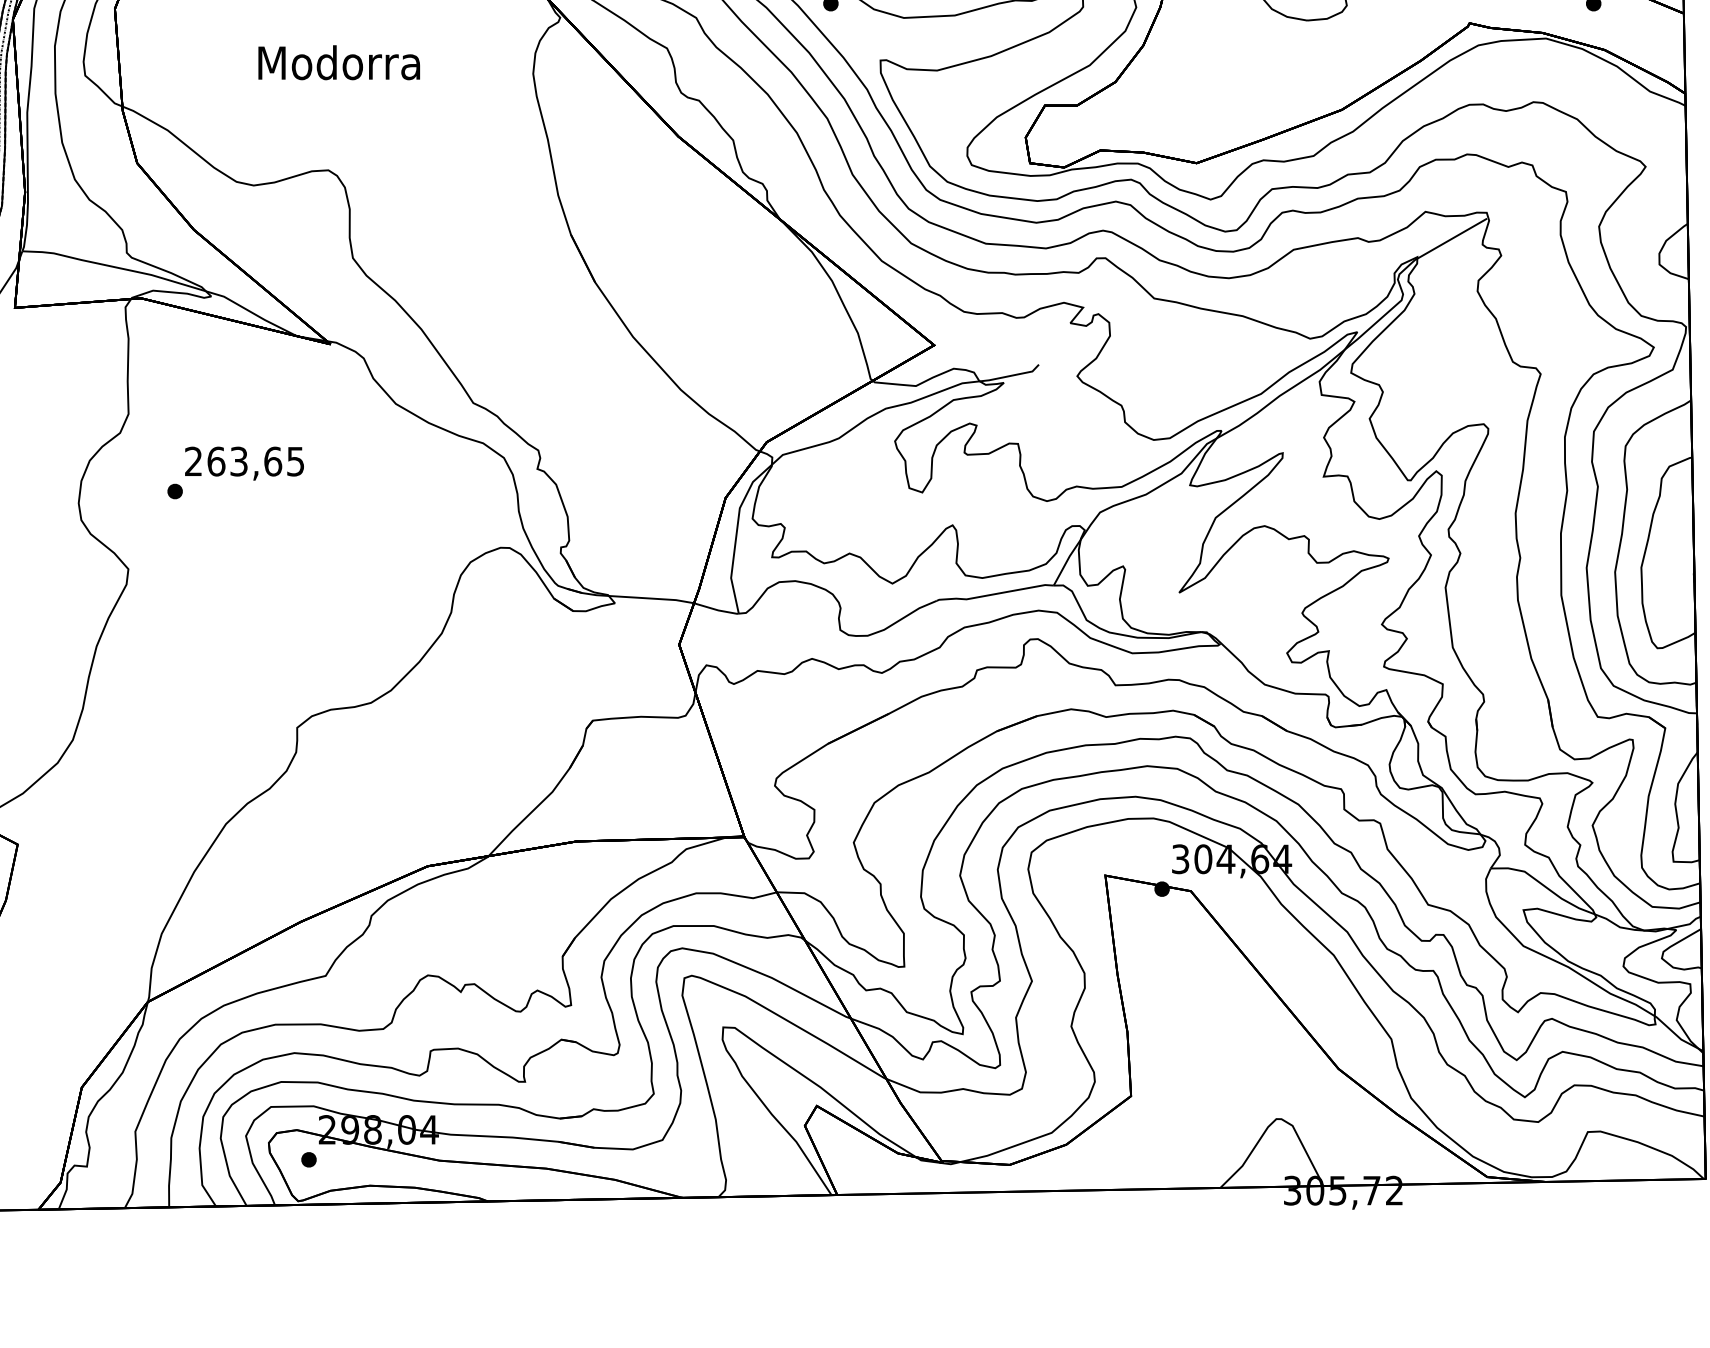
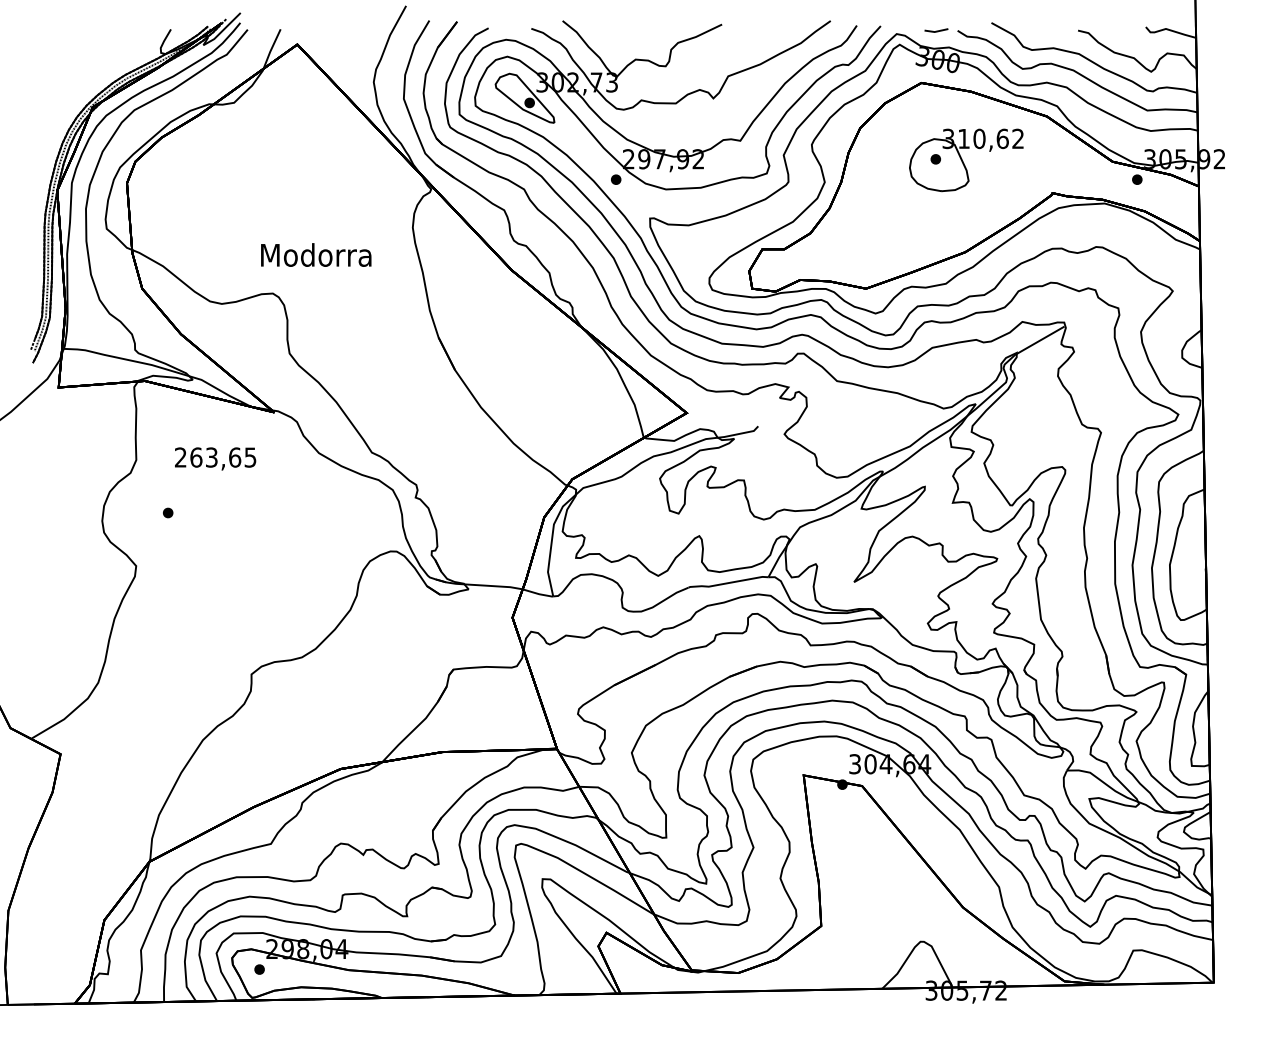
text: (339, 61) -> (316, 254), moved
text: (244, 462) -> (215, 458), moved

